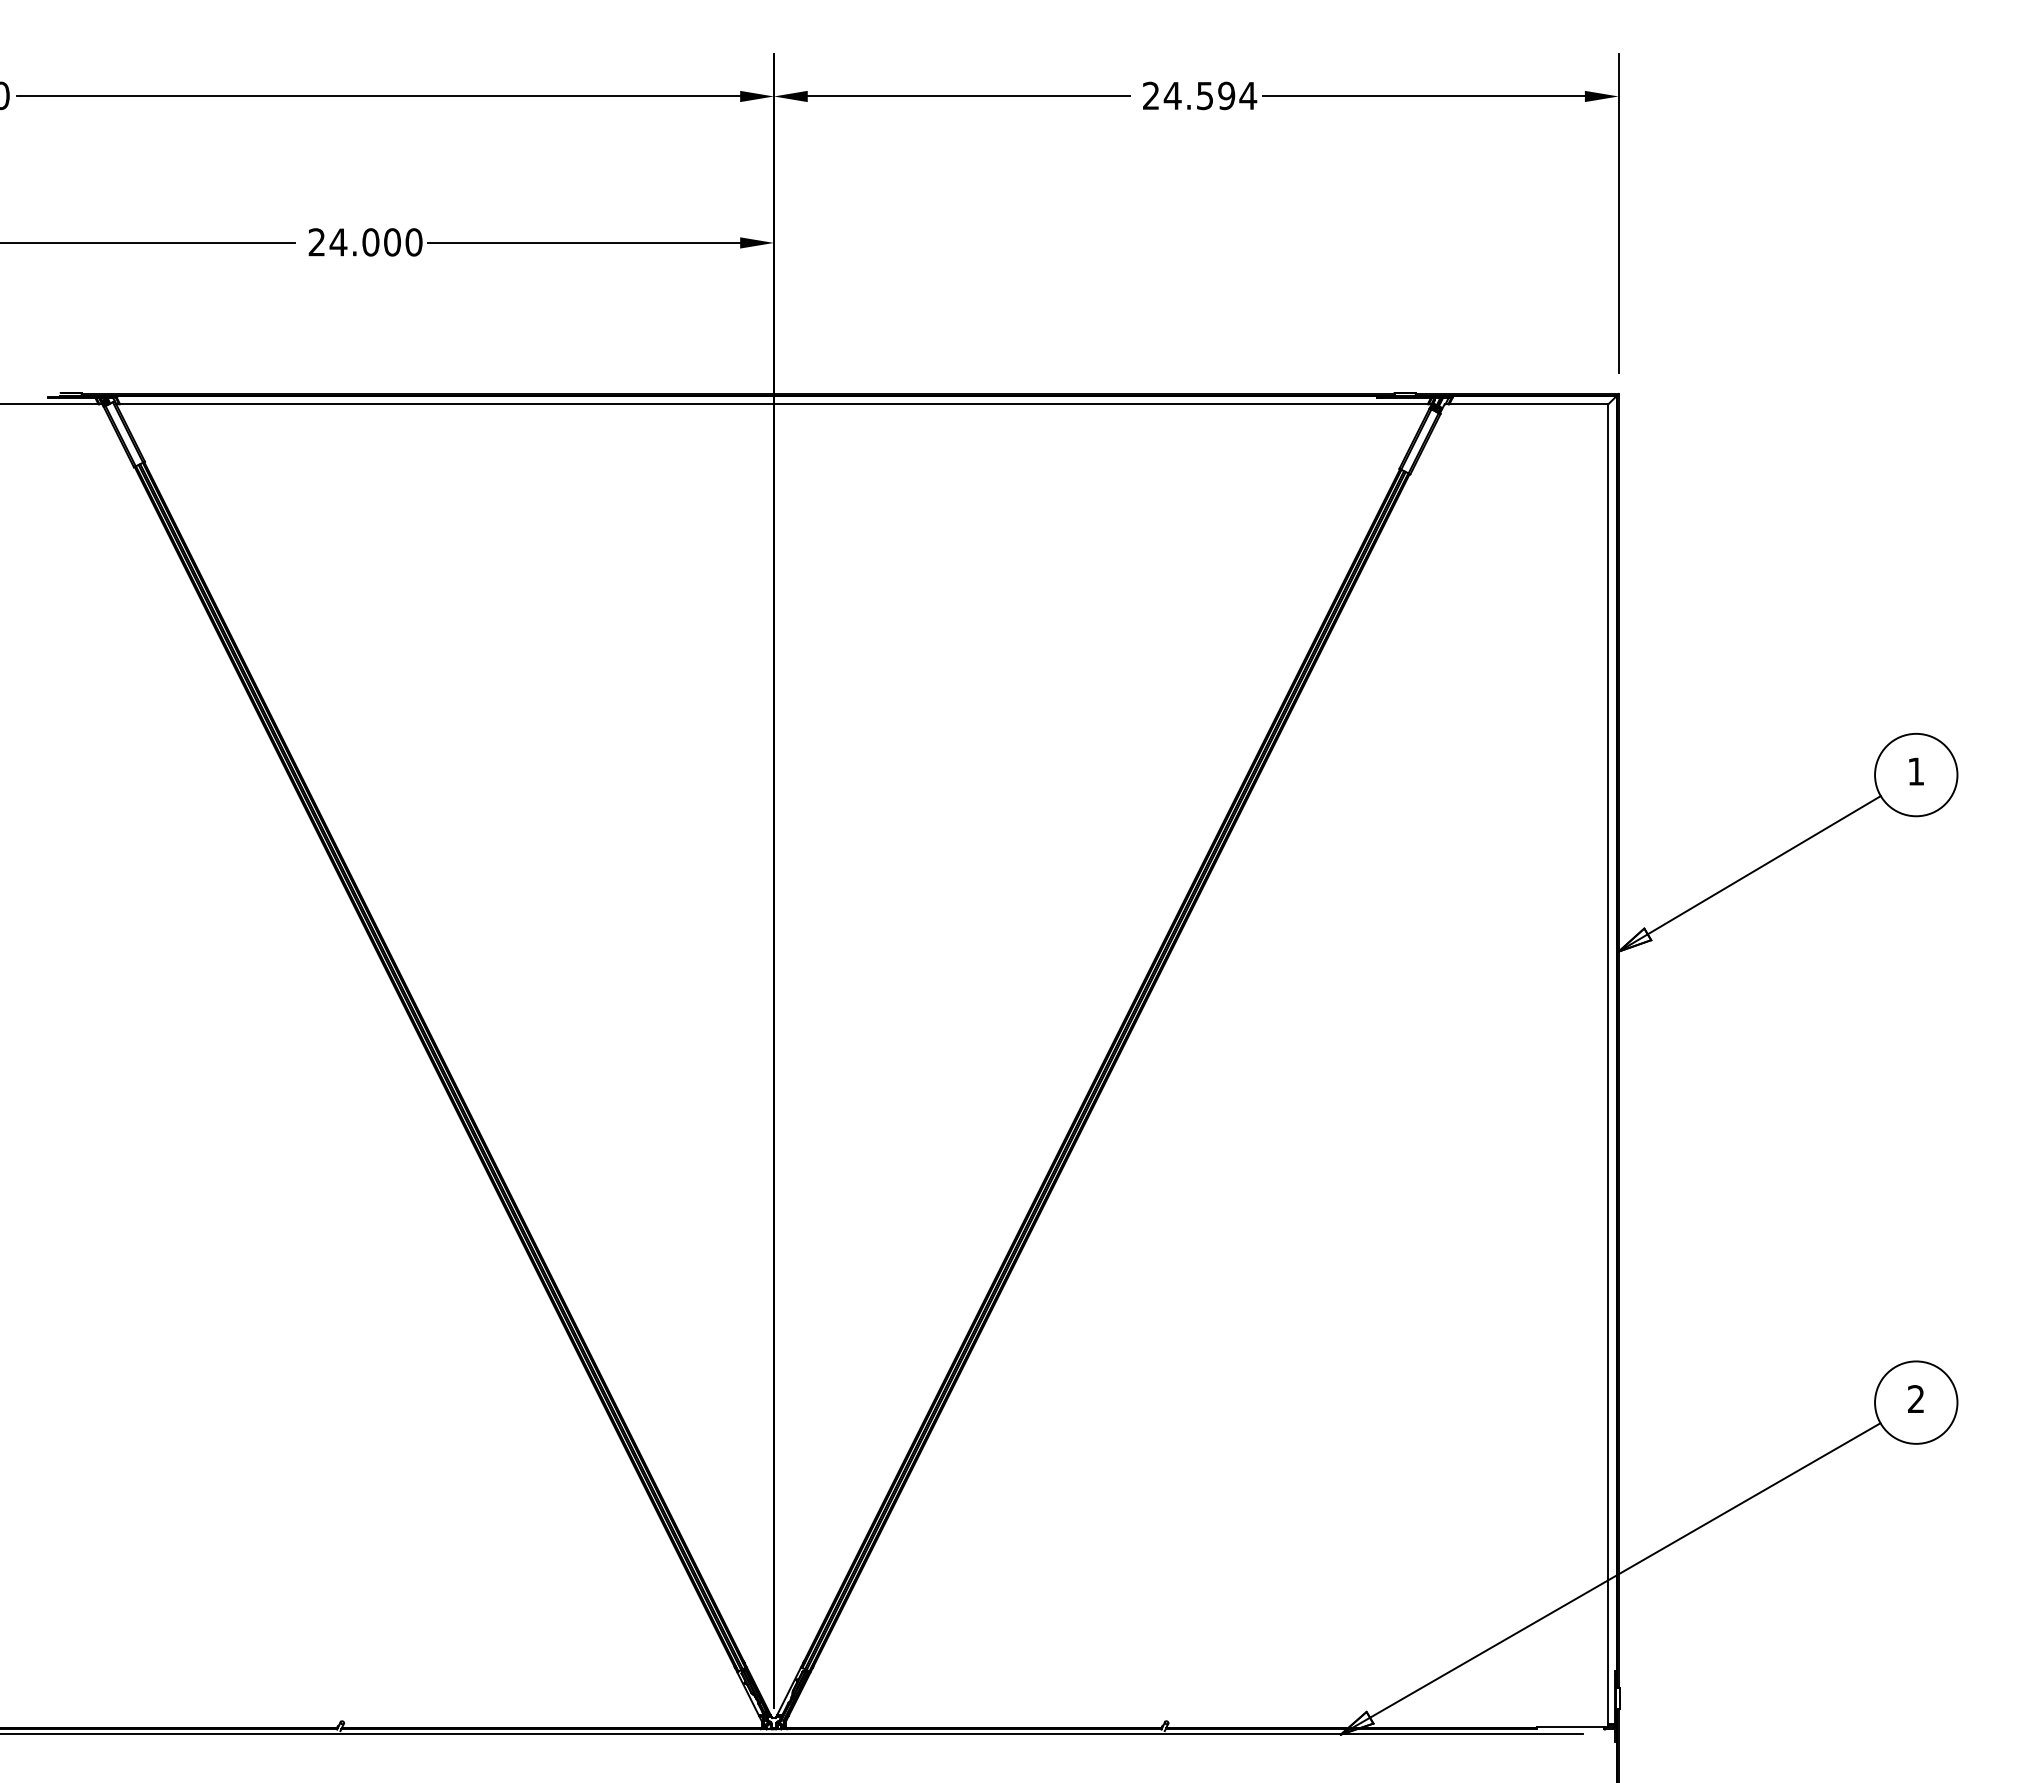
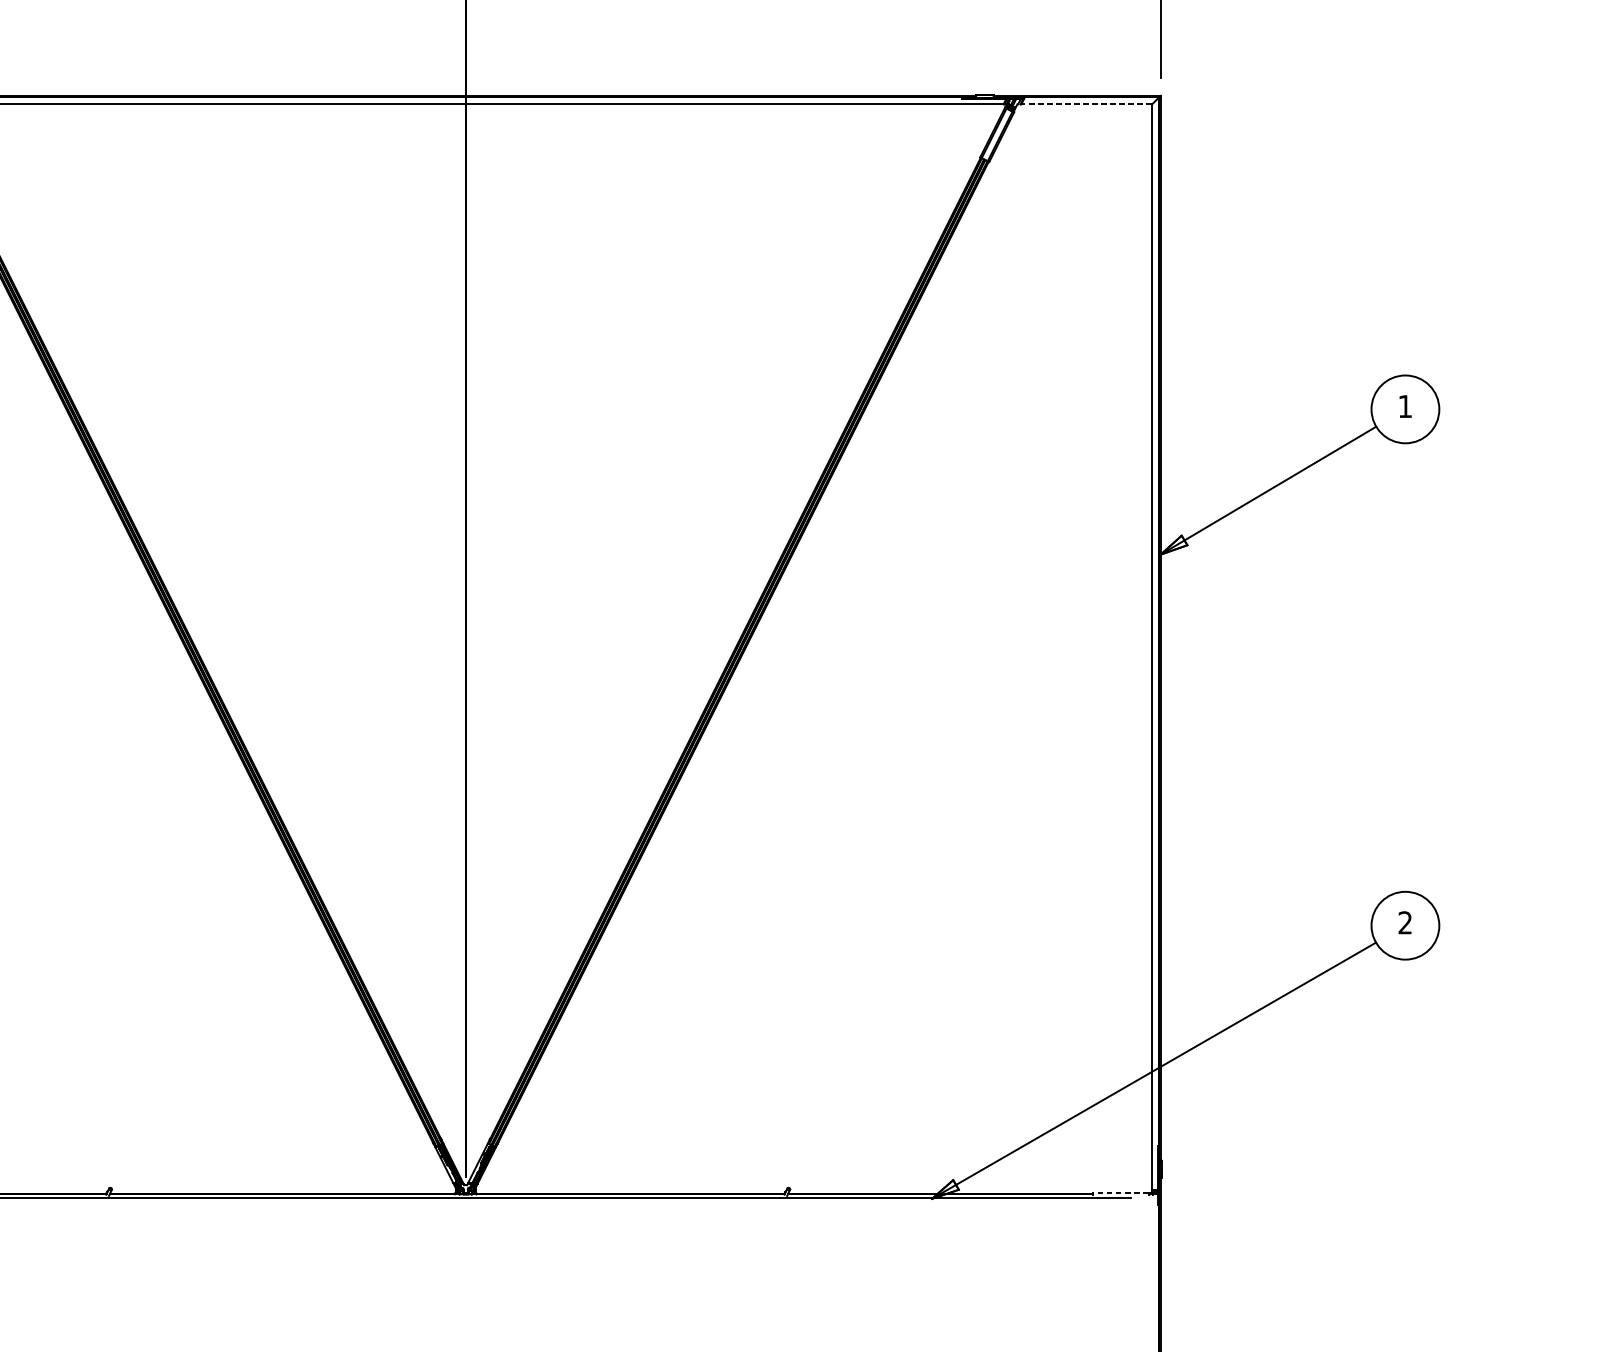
line: (1526, 404) -> (1084, 104), solid -> dashed
line: (1570, 1727) -> (1120, 1192), solid -> dashed

